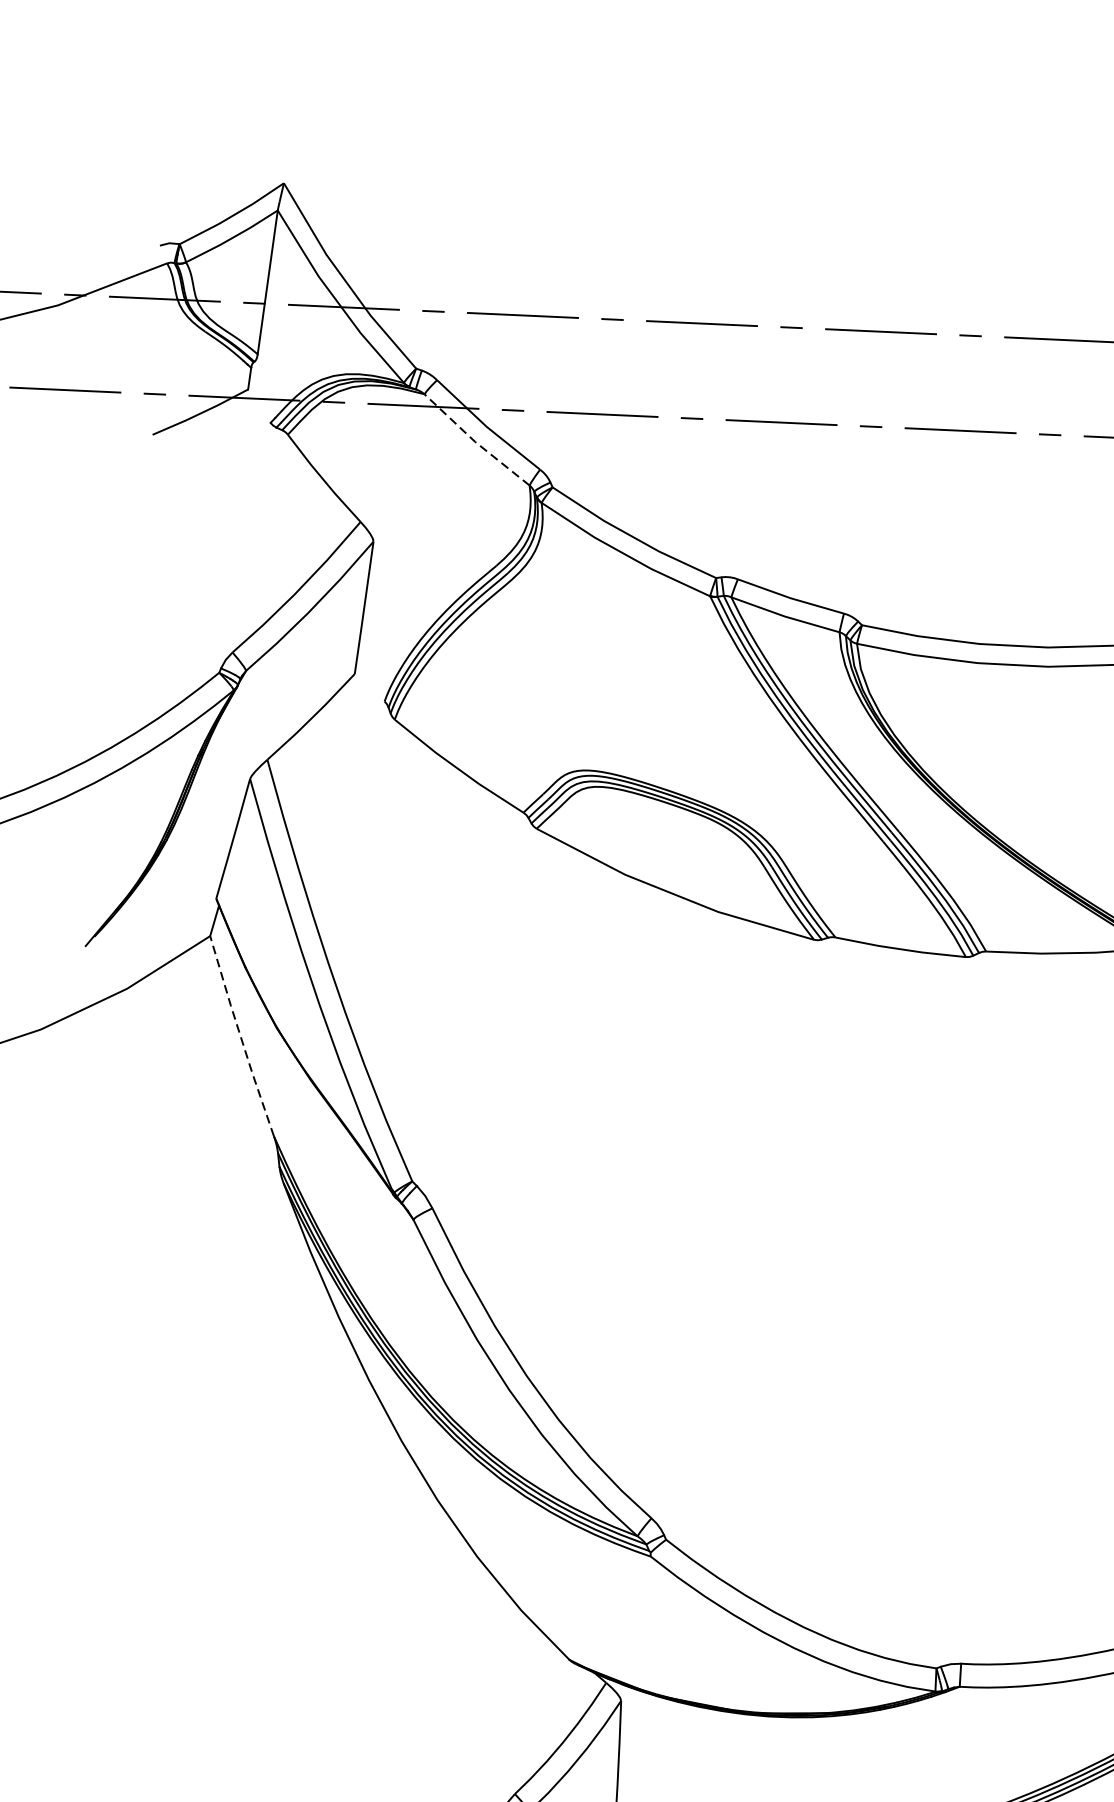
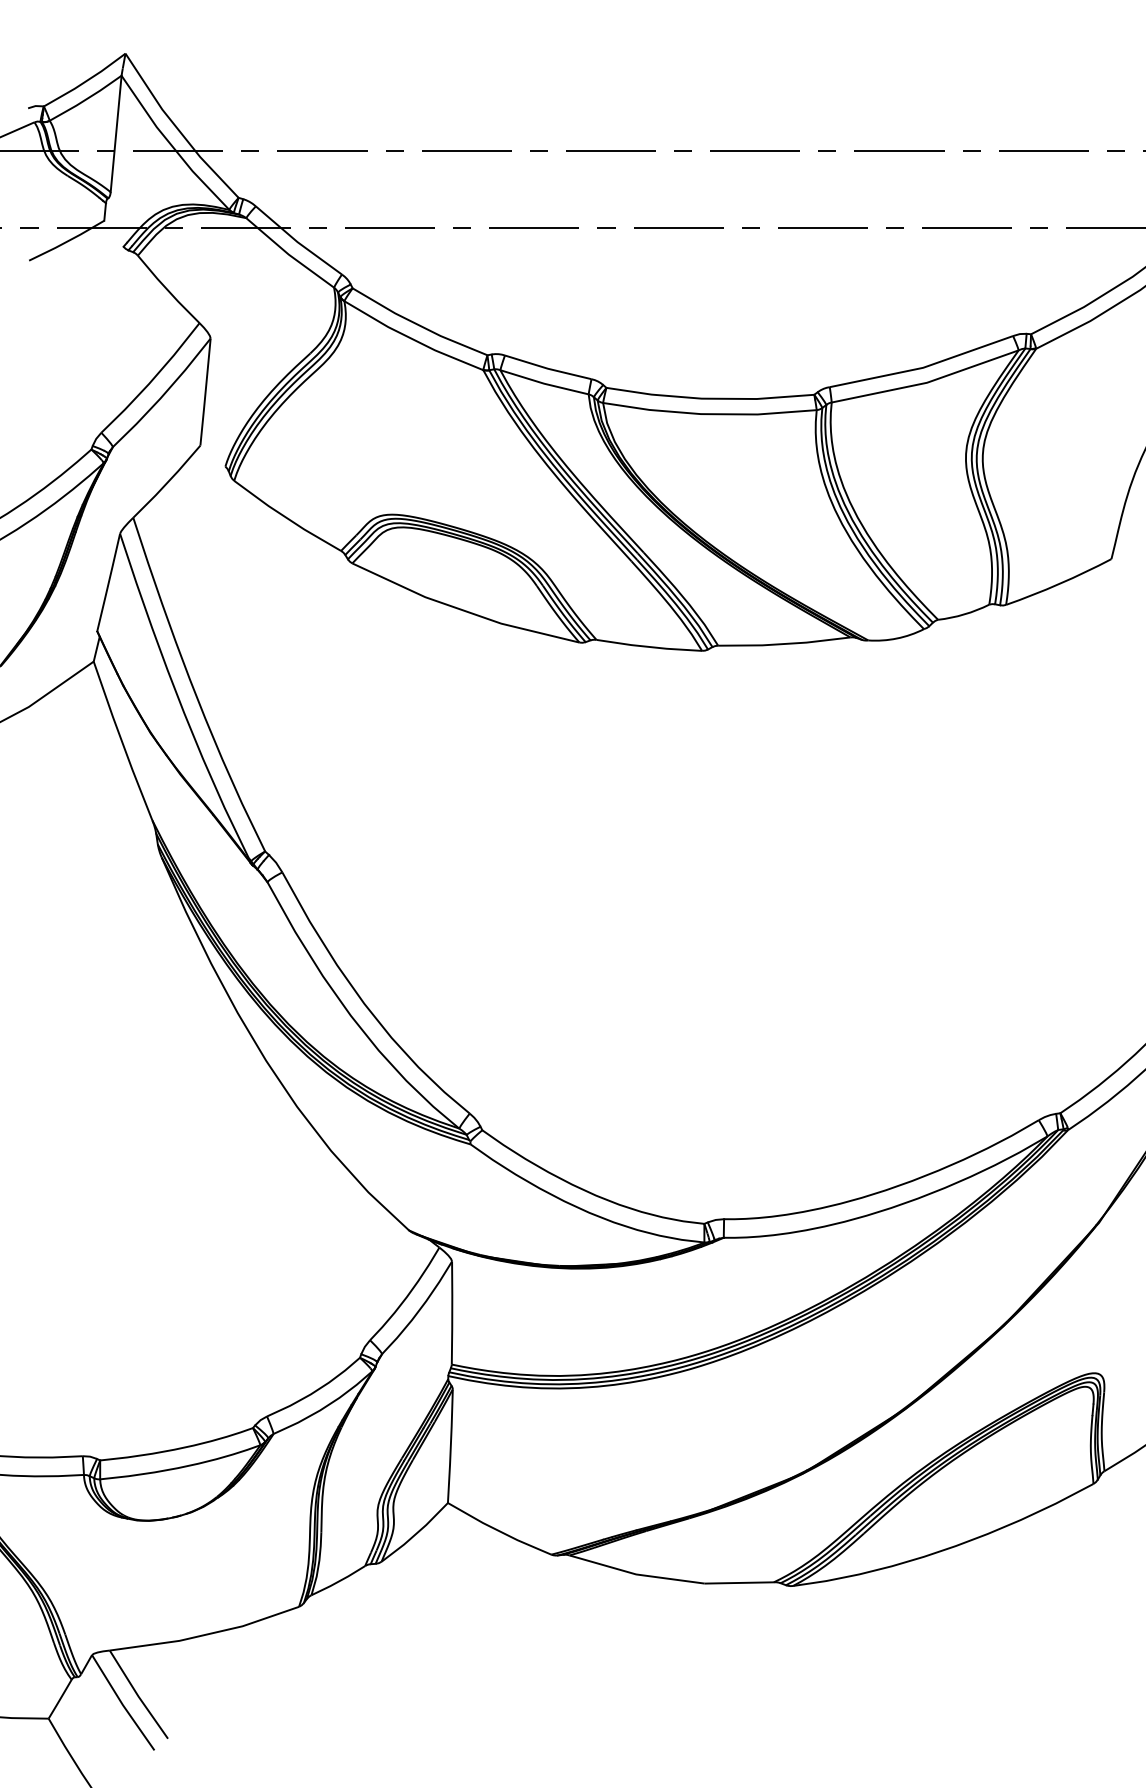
line: (474, 441) -> (288, 254), dashed -> solid
line: (240, 1035) -> (121, 740), dashed -> solid

